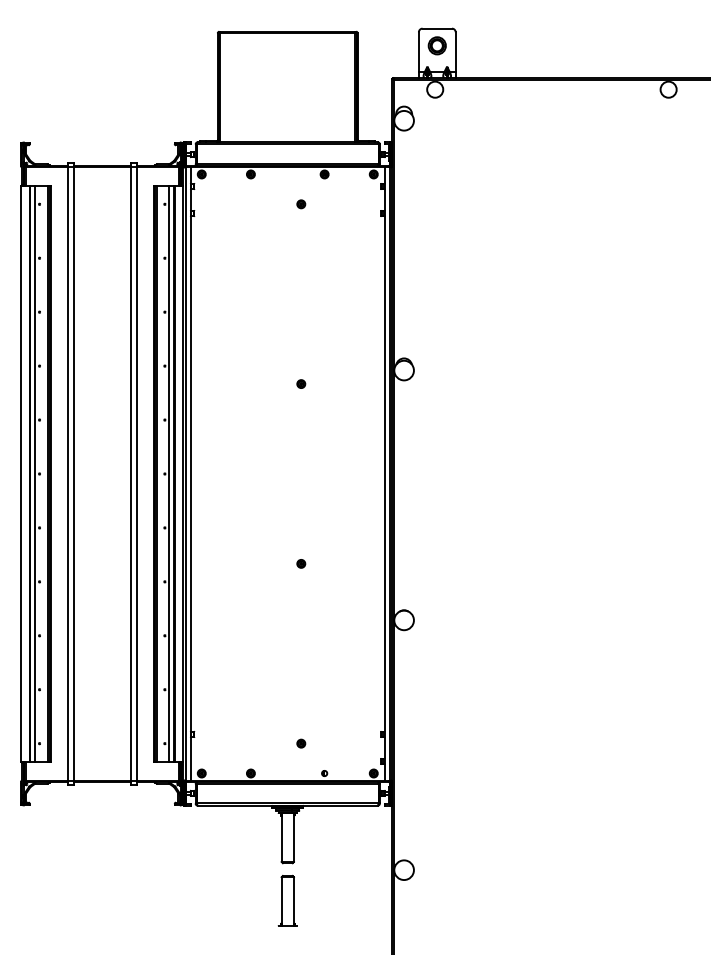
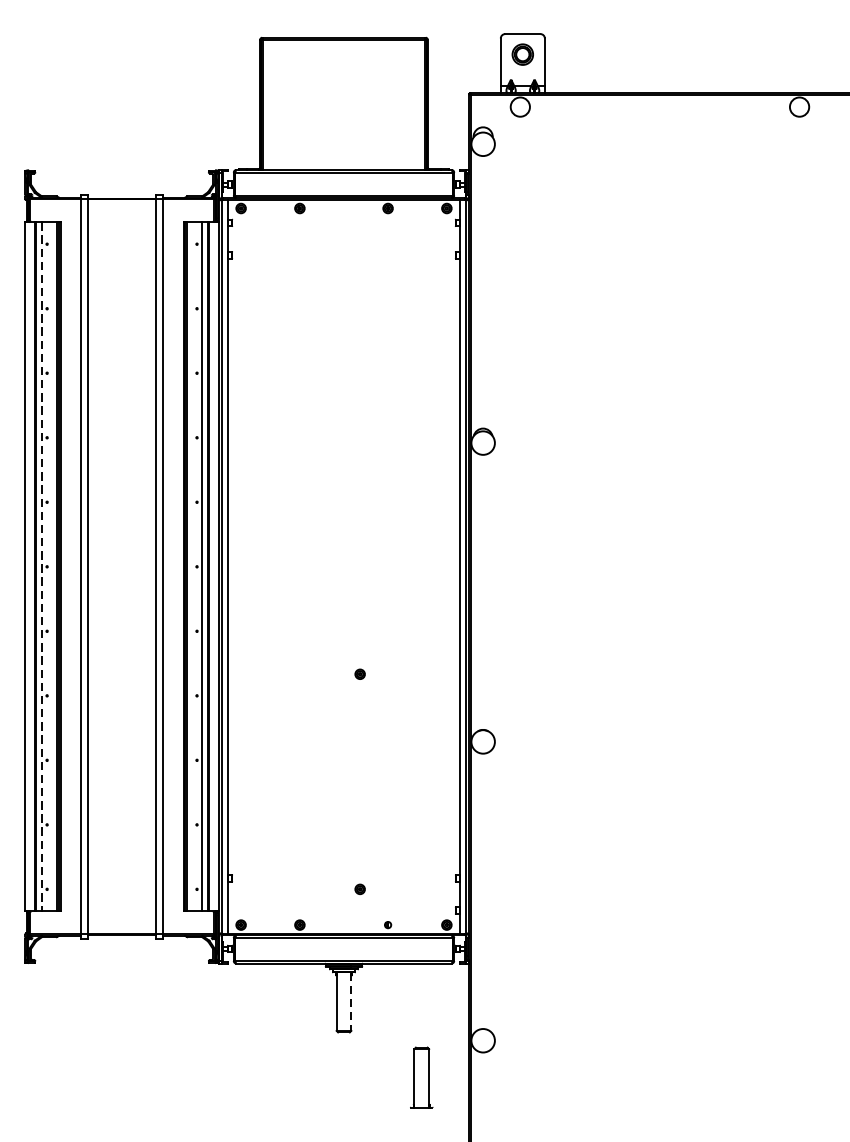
part: (301, 204) -> (360, 244), removed
part: (301, 383) -> (360, 458), removed
line: (35, 474) -> (42, 567), solid -> dashed
line: (293, 838) -> (350, 1002), solid -> dashed
part: (287, 900) -> (421, 1076), moved

